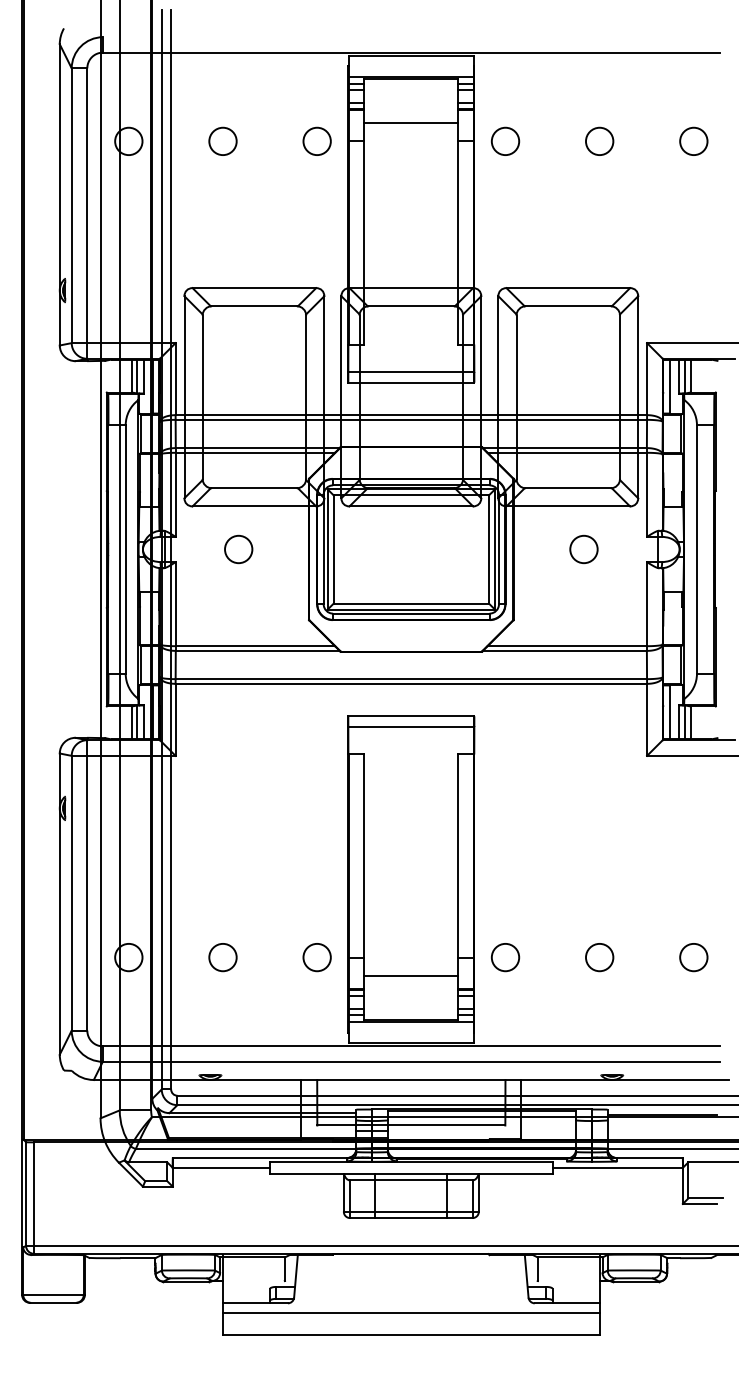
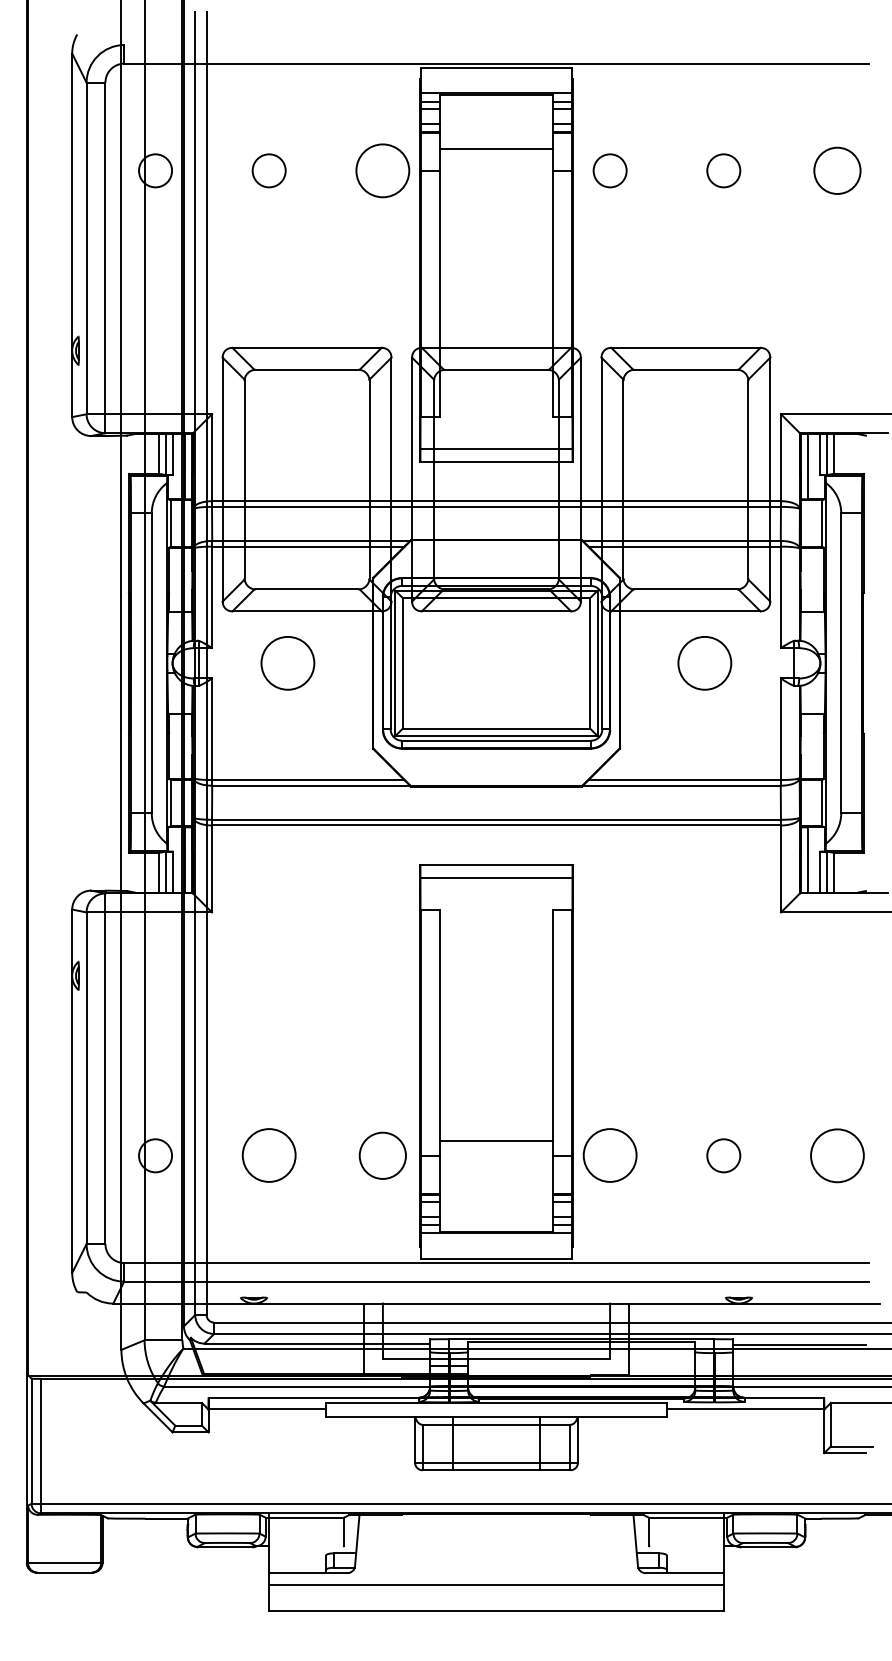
circle: (316, 141) -> (382, 170), size x1.6
circle: (693, 141) -> (837, 170), size x1.4
circle: (238, 549) -> (287, 663), size x1.6
circle: (583, 549) -> (704, 663), size x1.6
circle: (222, 957) -> (268, 1155), size x1.6
circle: (316, 957) -> (382, 1155), size x1.4
circle: (505, 957) -> (610, 1155), size x1.6
circle: (693, 957) -> (837, 1155), size x1.6
line: (411, 976) -> (496, 1141), moved

